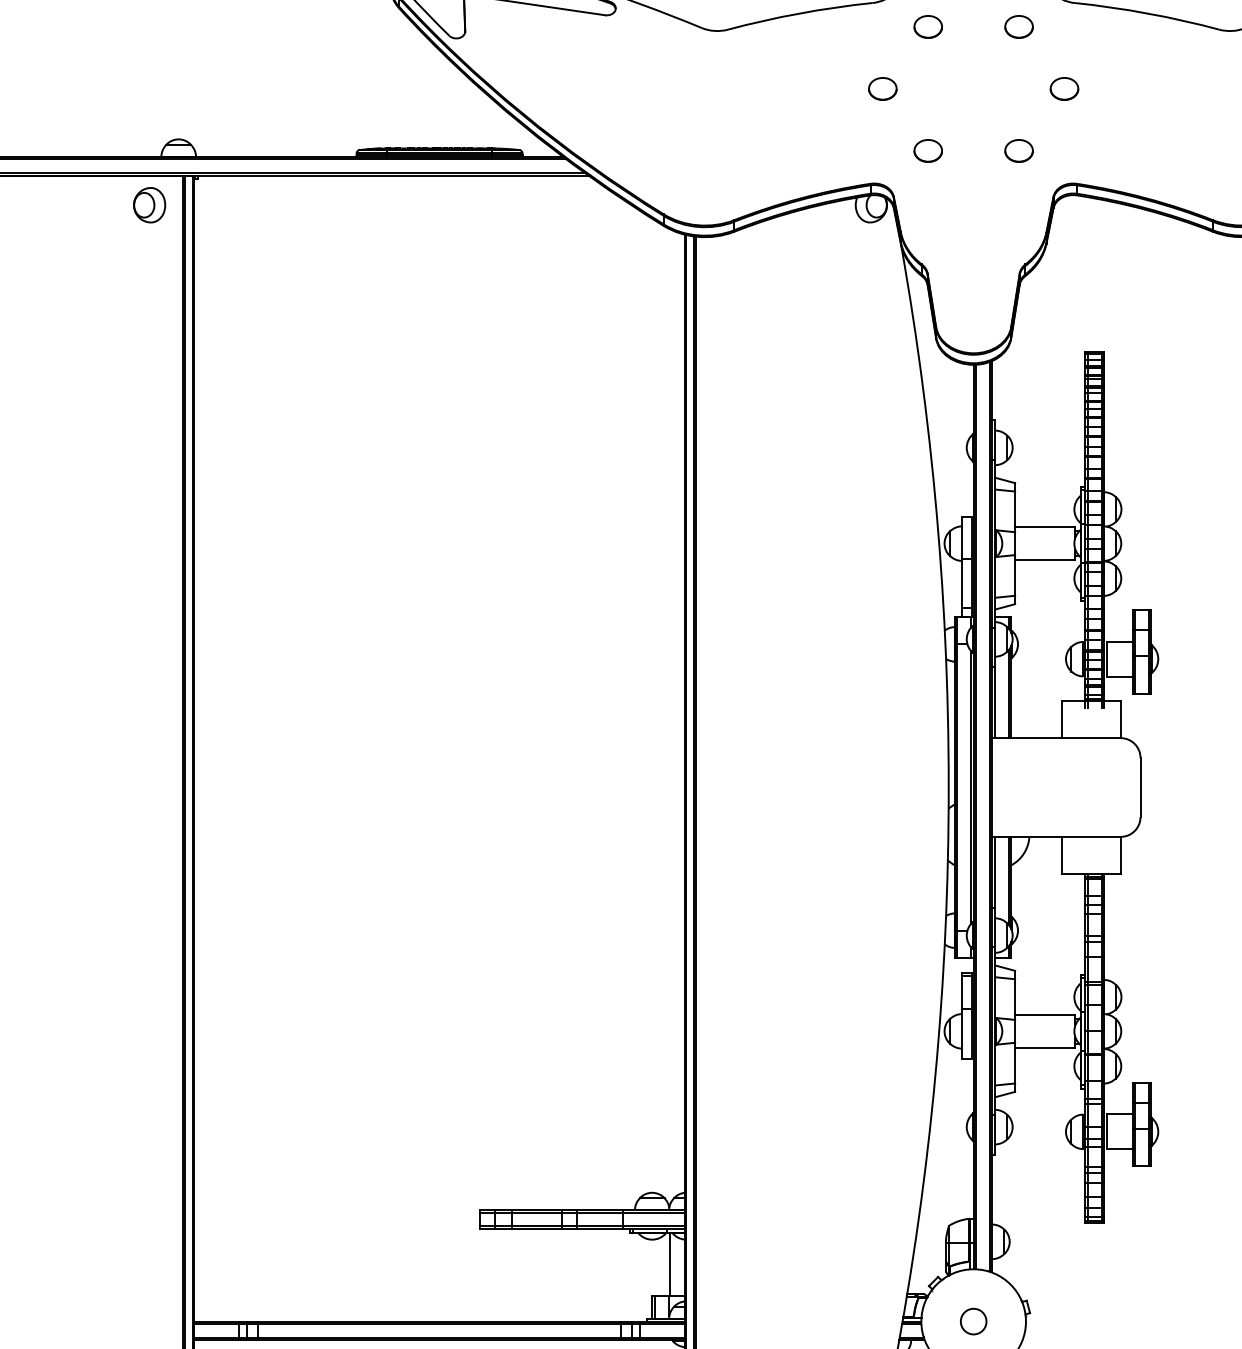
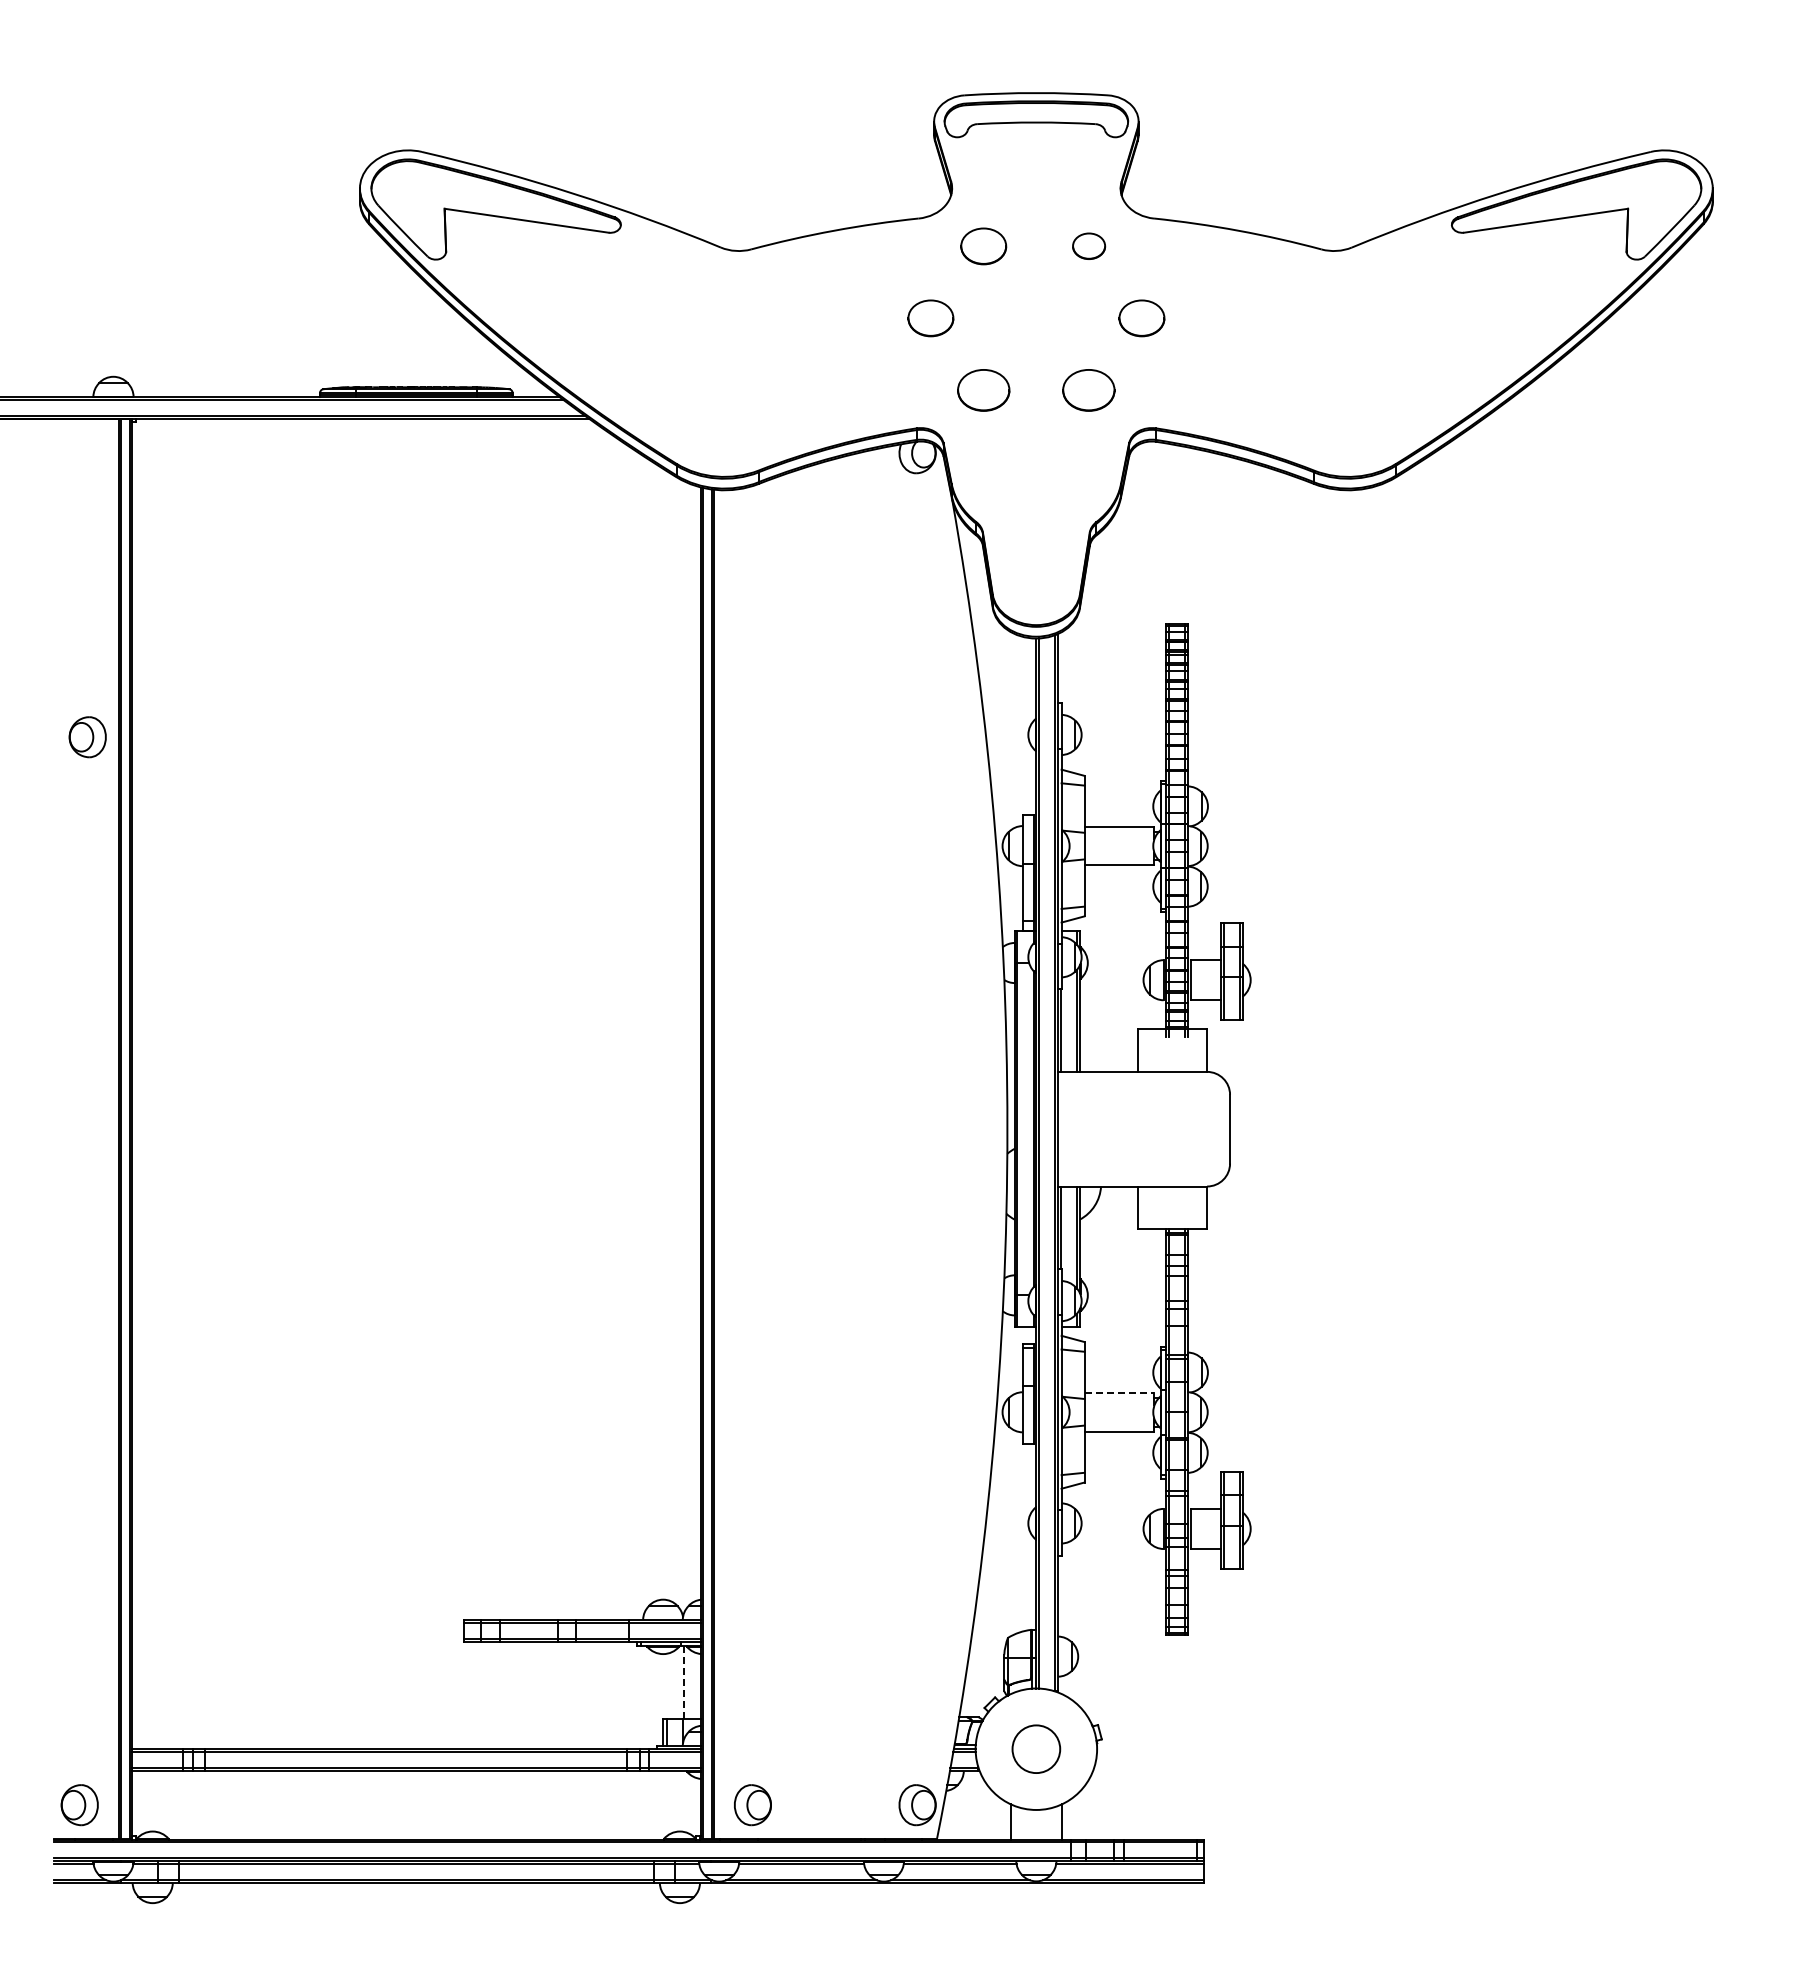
part: (928, 26) -> (983, 245), size x1.4
part: (882, 88) -> (930, 317), size x1.4
part: (1064, 88) -> (1141, 317), size x1.4
part: (928, 150) -> (983, 389), size x1.6
part: (1019, 150) -> (1089, 389), size x1.6
part: (149, 205) -> (87, 737), moved
line: (1045, 1014) -> (1119, 1392), solid -> dashed
line: (669, 1264) -> (683, 1682), solid -> dashed
circle: (973, 1321) -> (1036, 1749), size x1.6

